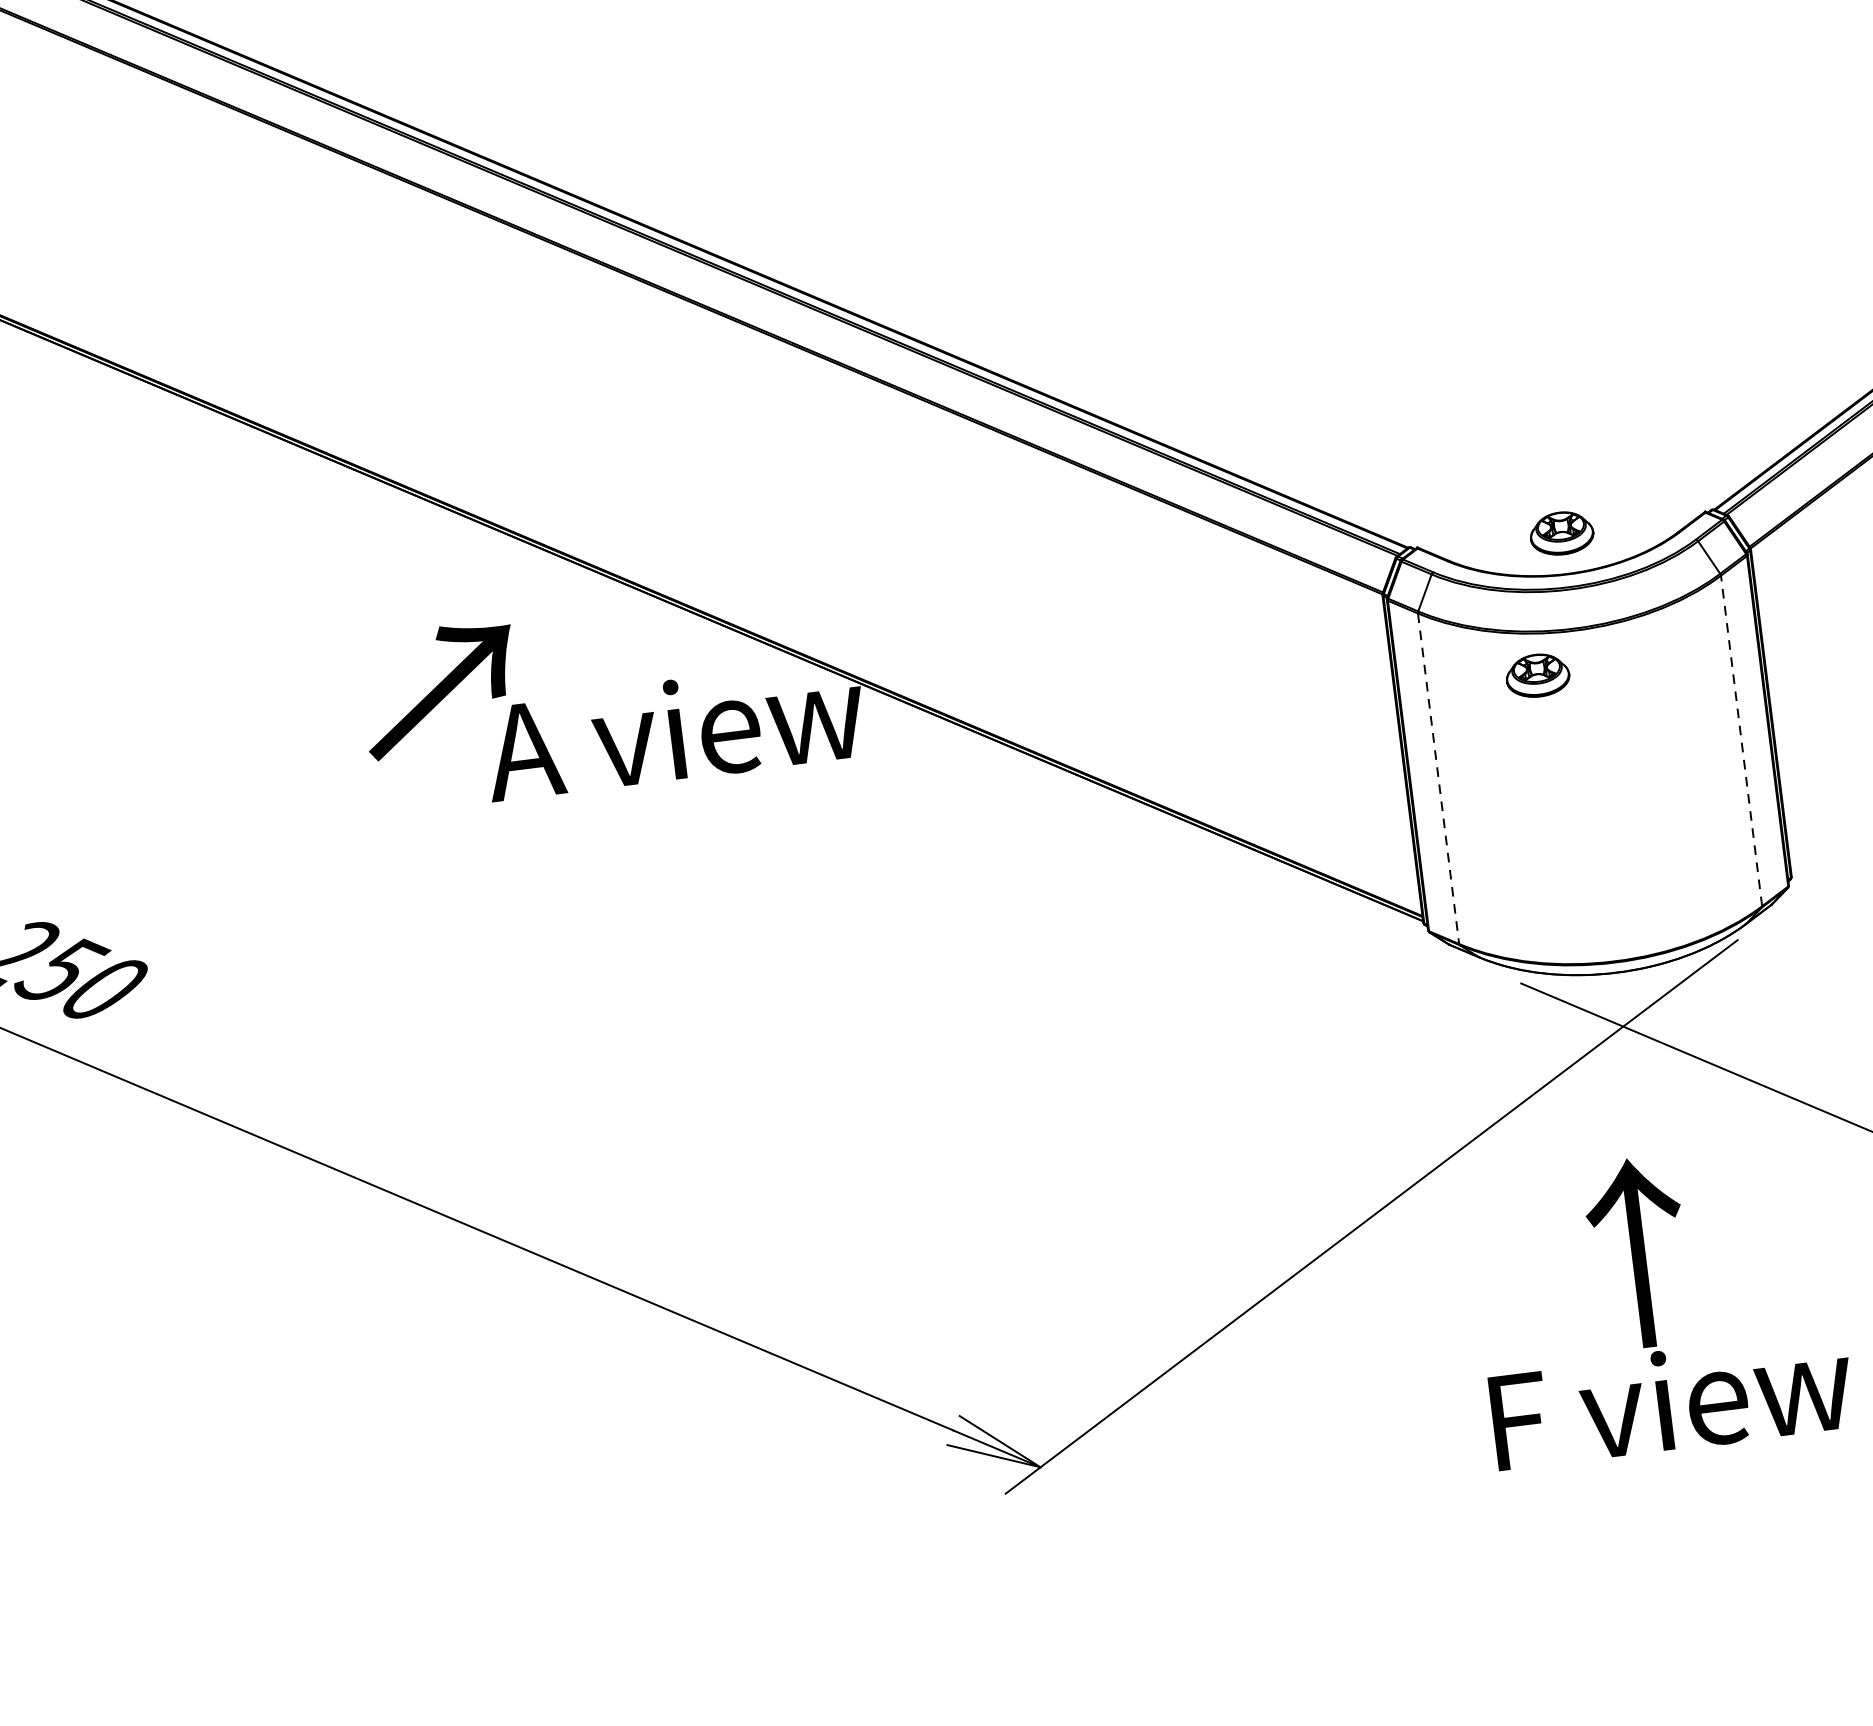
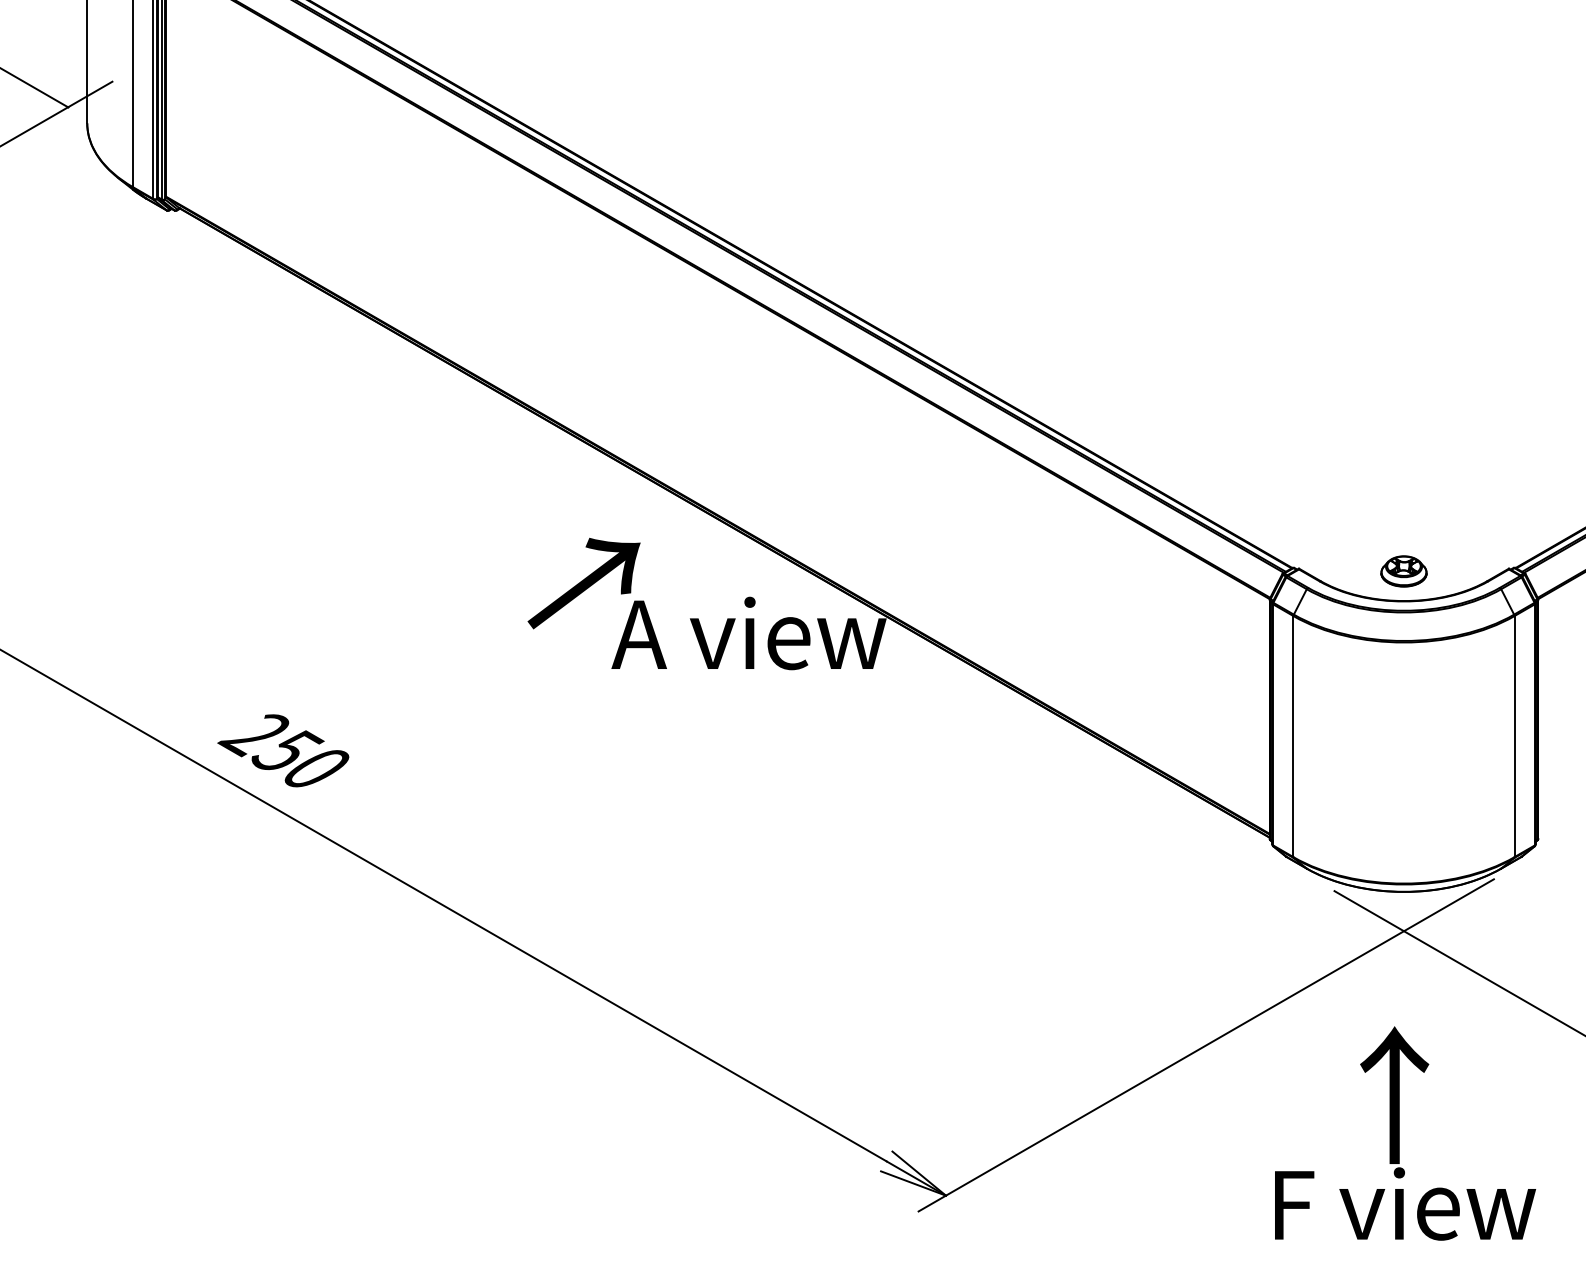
part: (1537, 675) -> (1373, 671), removed
line: (1741, 740) -> (1514, 736), dashed -> solid
line: (1438, 778) -> (1293, 736), dashed -> solid

